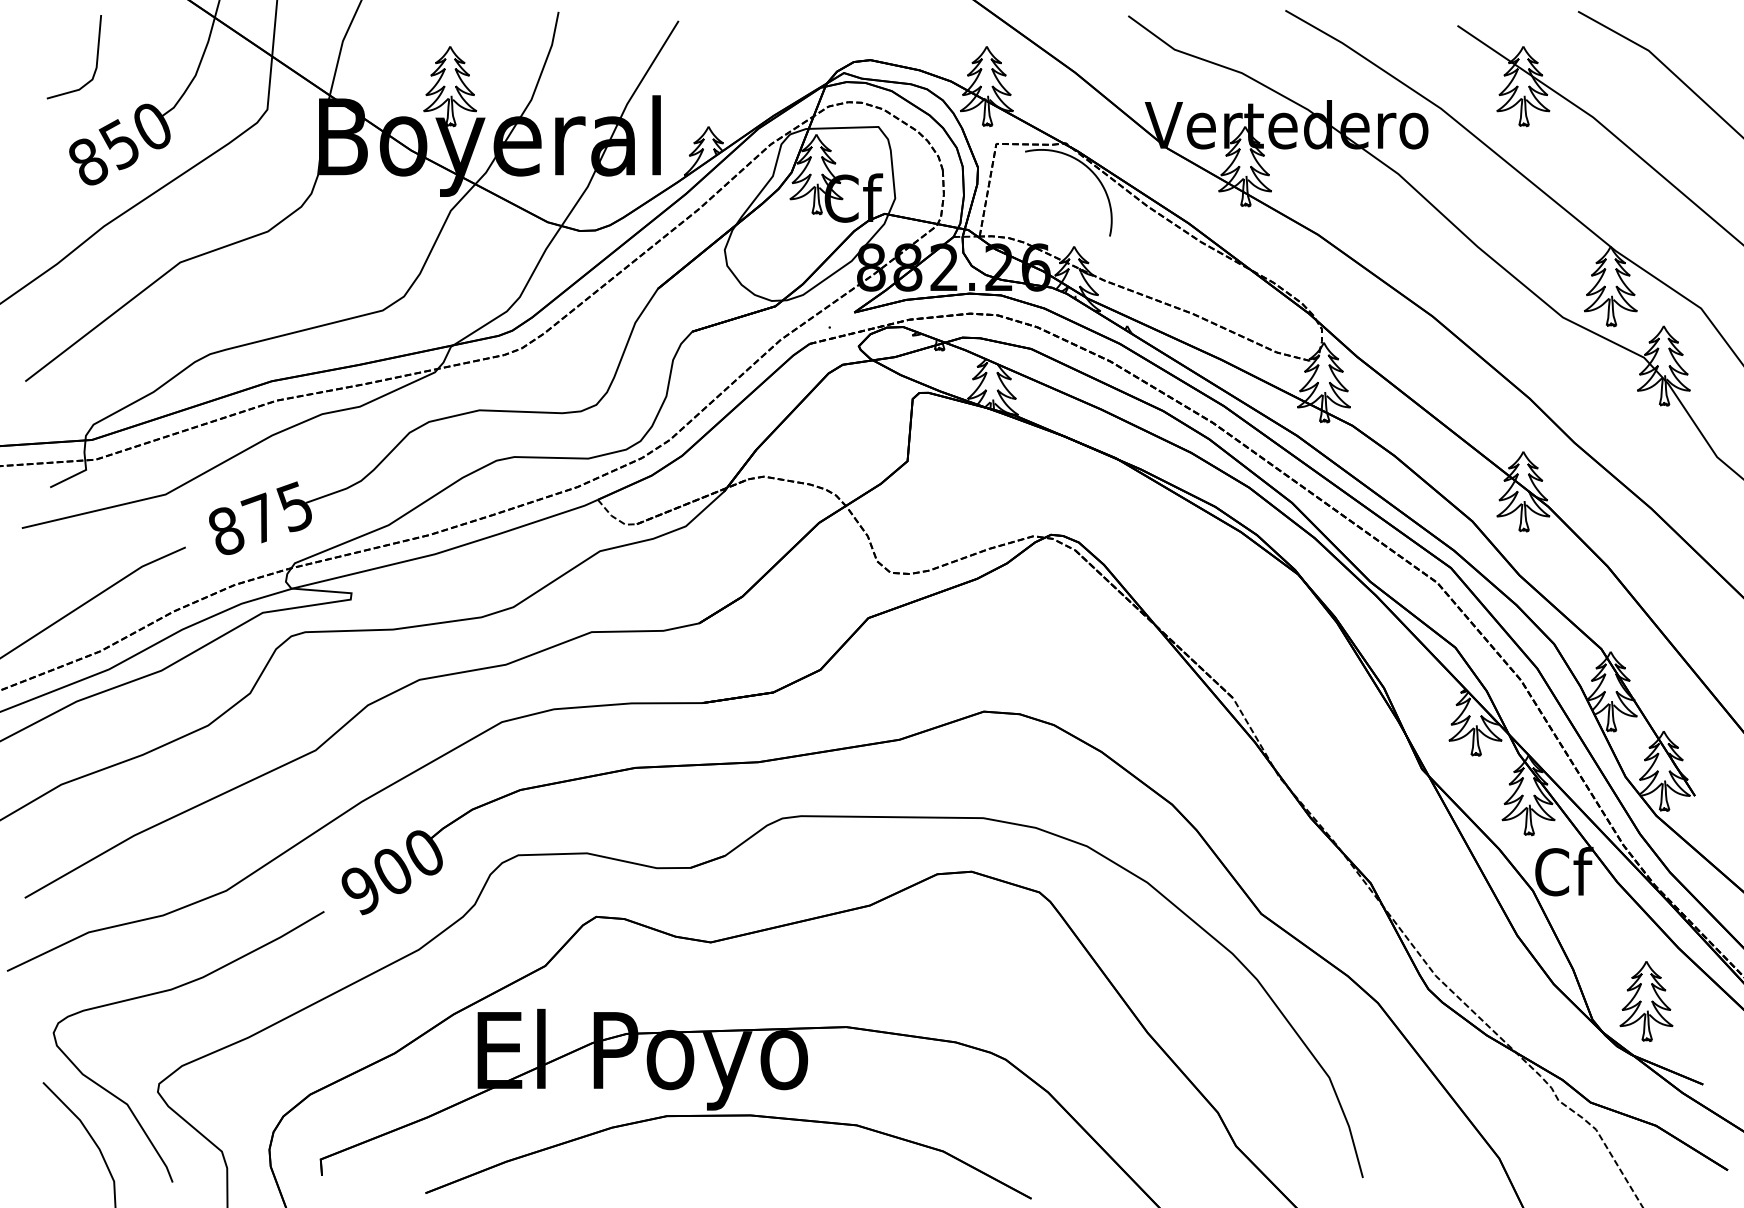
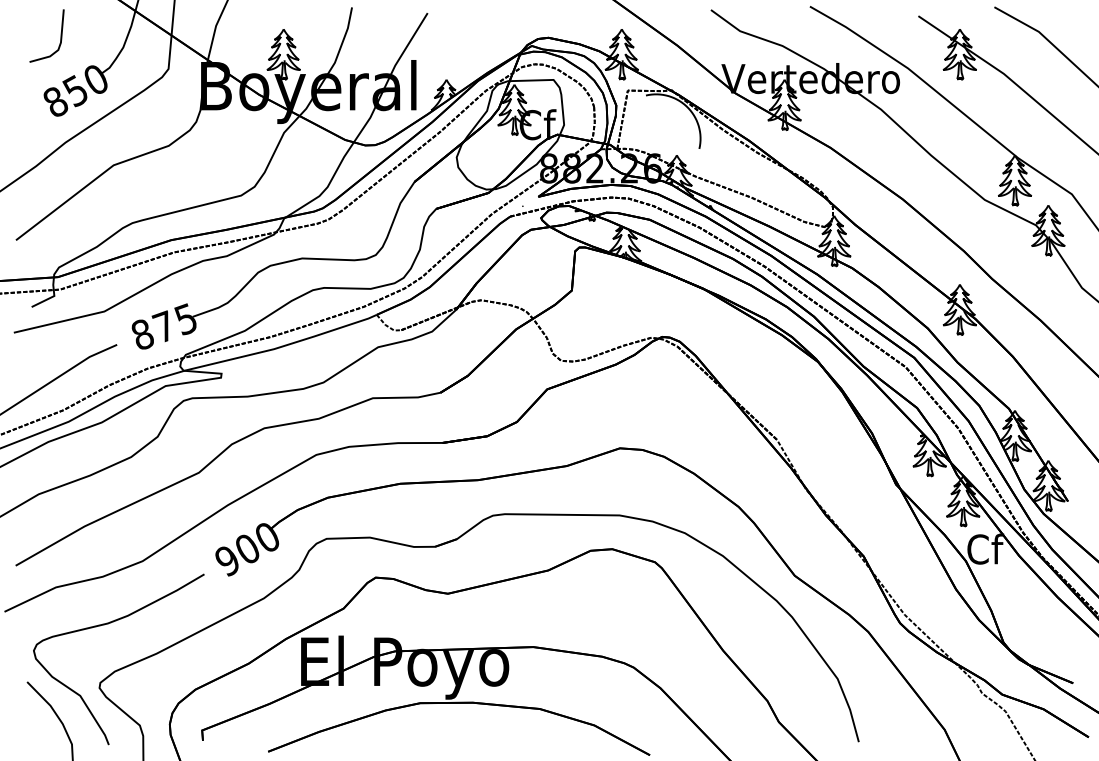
part: (1646, 1000) -> (1037, 630), removed

